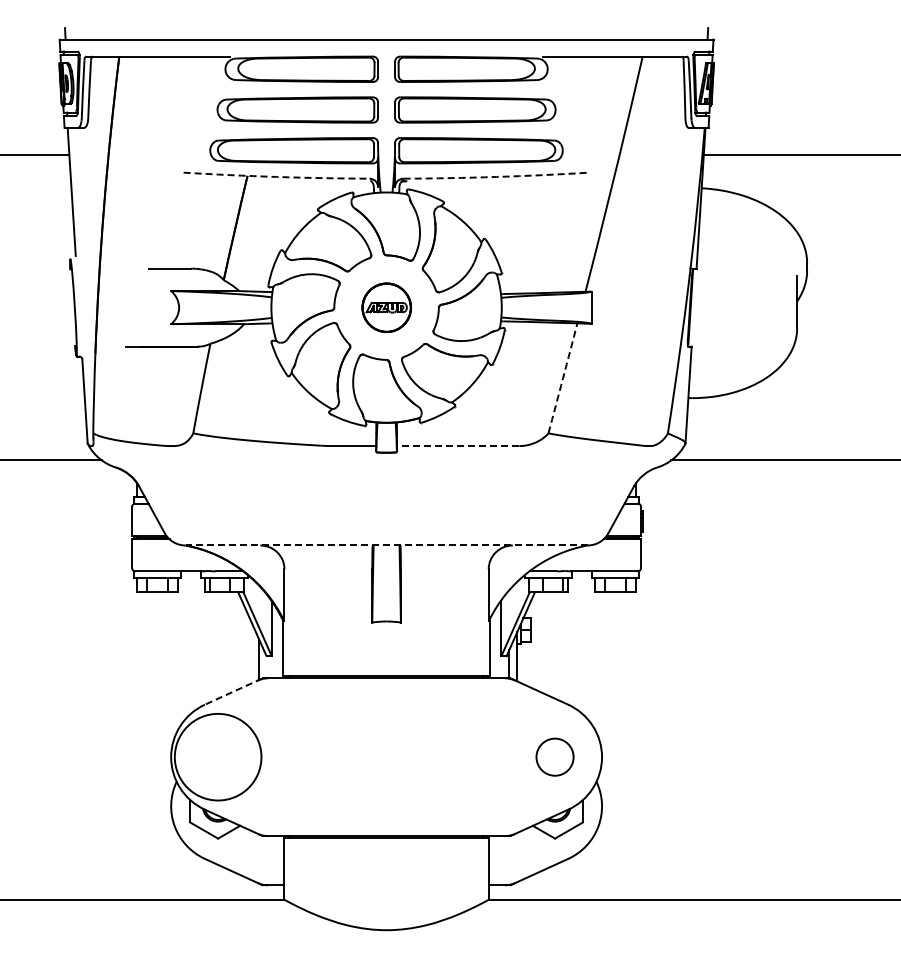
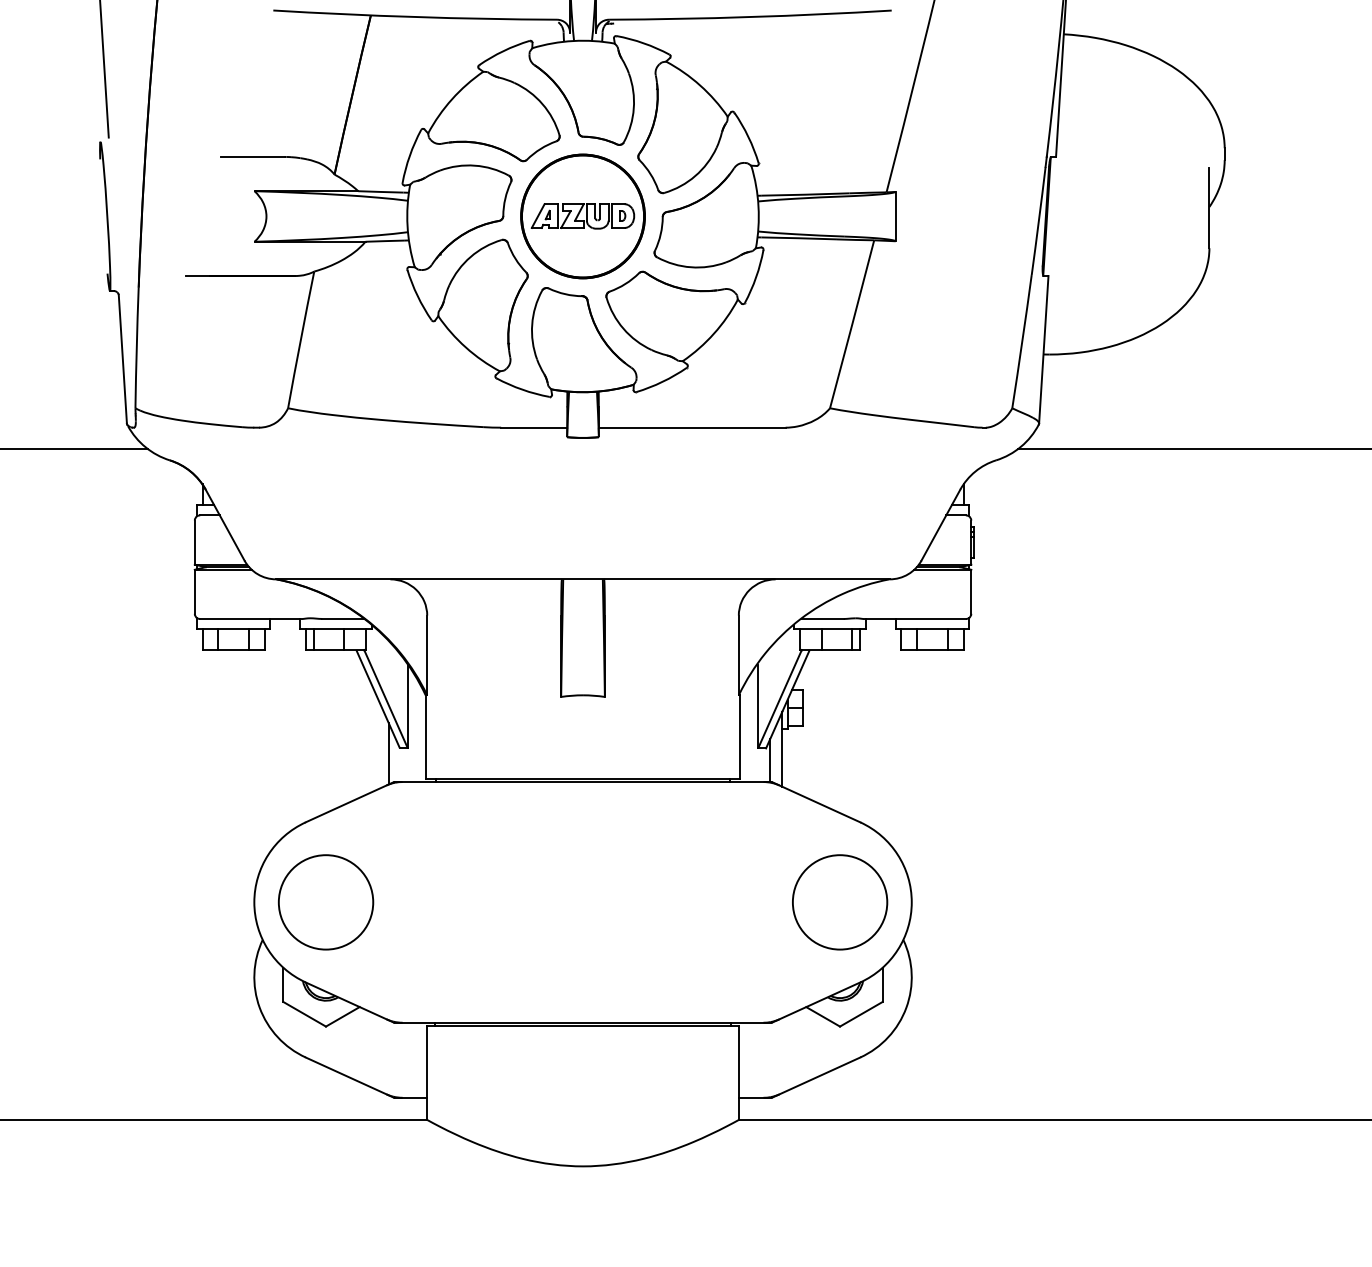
arc: (276, 176) -> (415, 16), dashed -> solid
arc: (496, 176) -> (750, 16), dashed -> solid
part: (386, 307) -> (582, 216), size x1.67
arc: (563, 378) -> (852, 324), dashed -> solid
line: (457, 446) -> (691, 428), dashed -> solid
line: (386, 545) -> (582, 579), dashed -> solid
line: (233, 691) -> (349, 802), dashed -> solid
circle: (218, 757) -> (326, 902), size x0.71
circle: (555, 757) -> (840, 902), size x1.67

